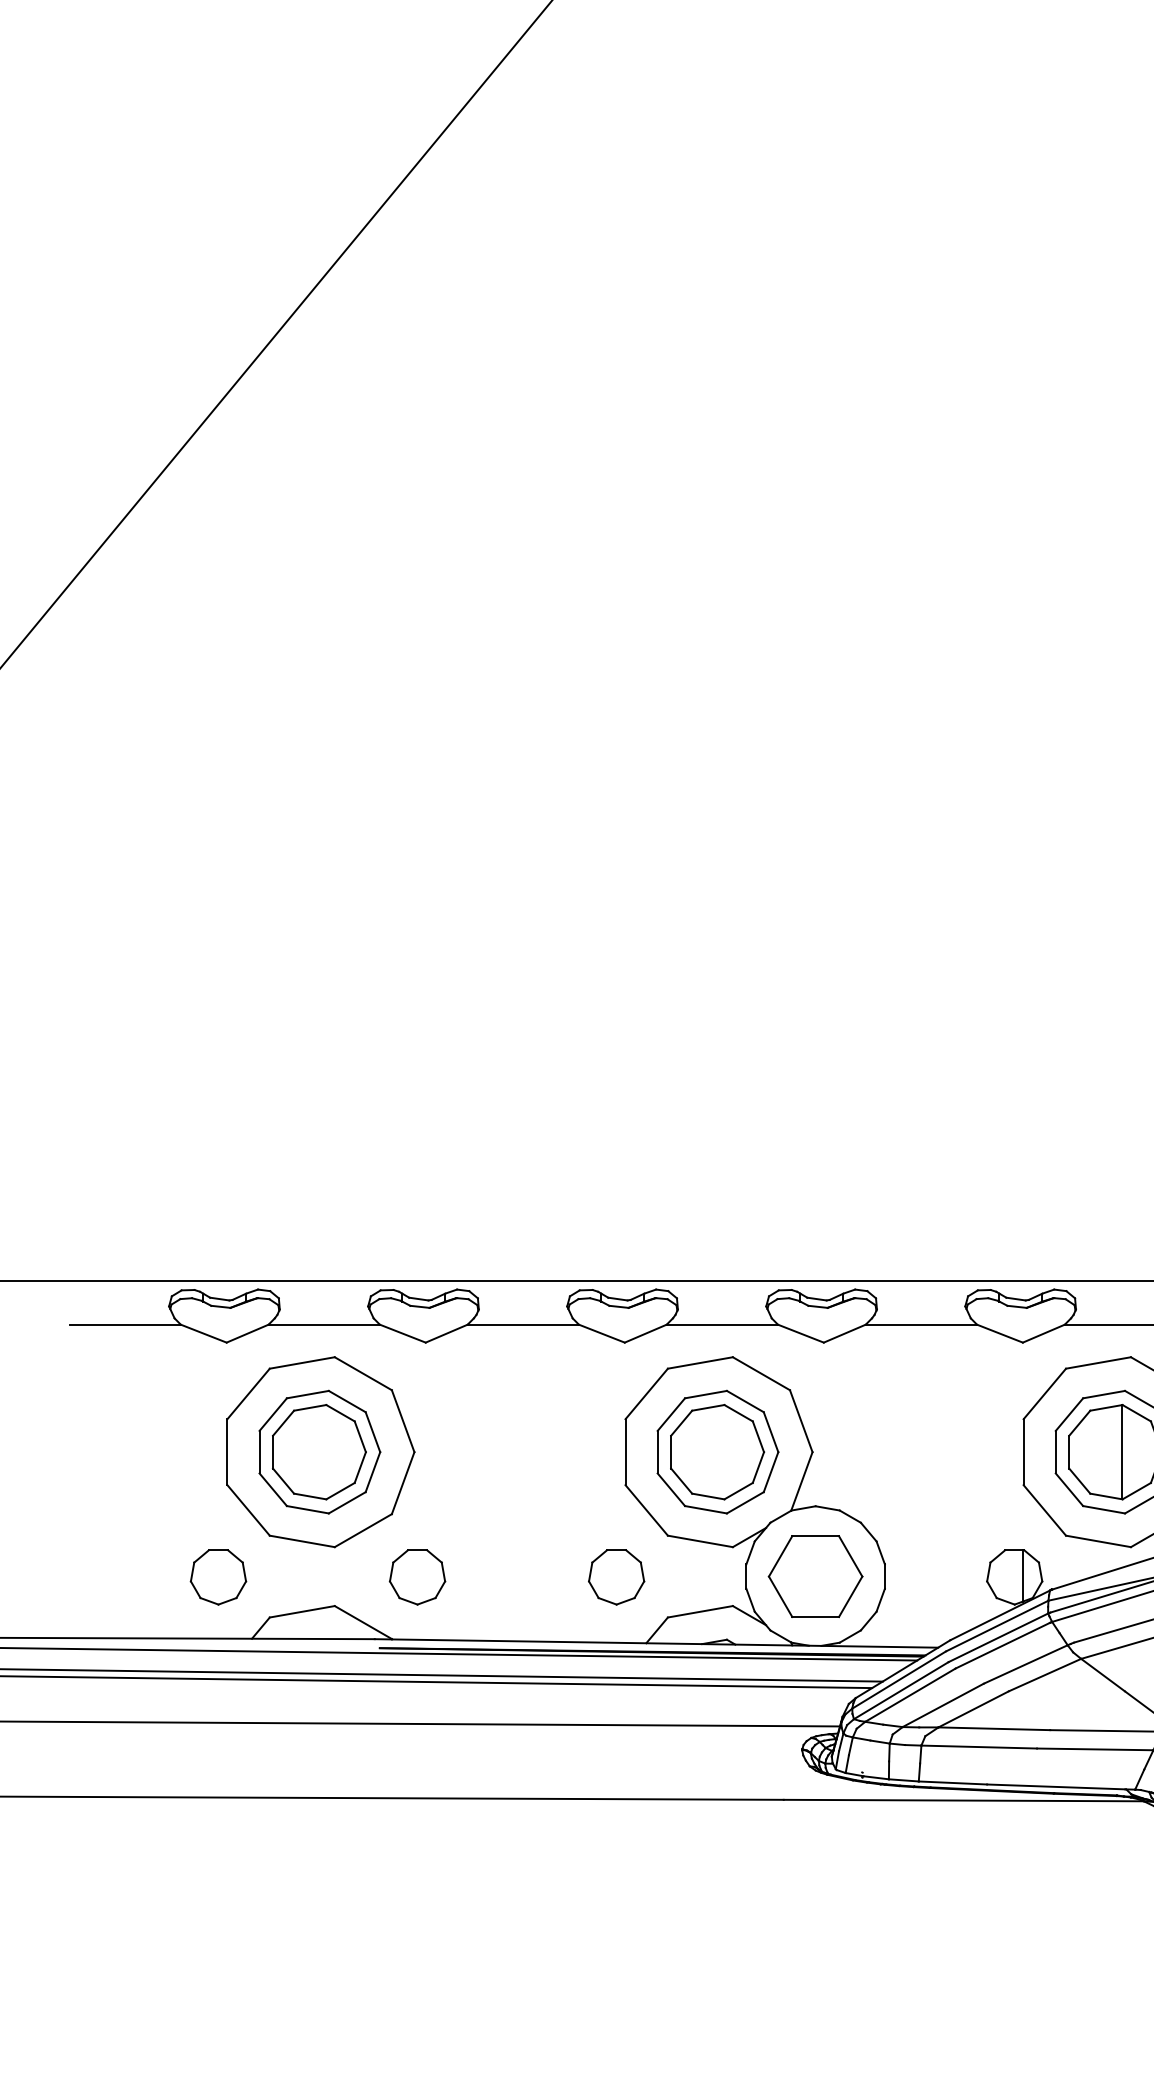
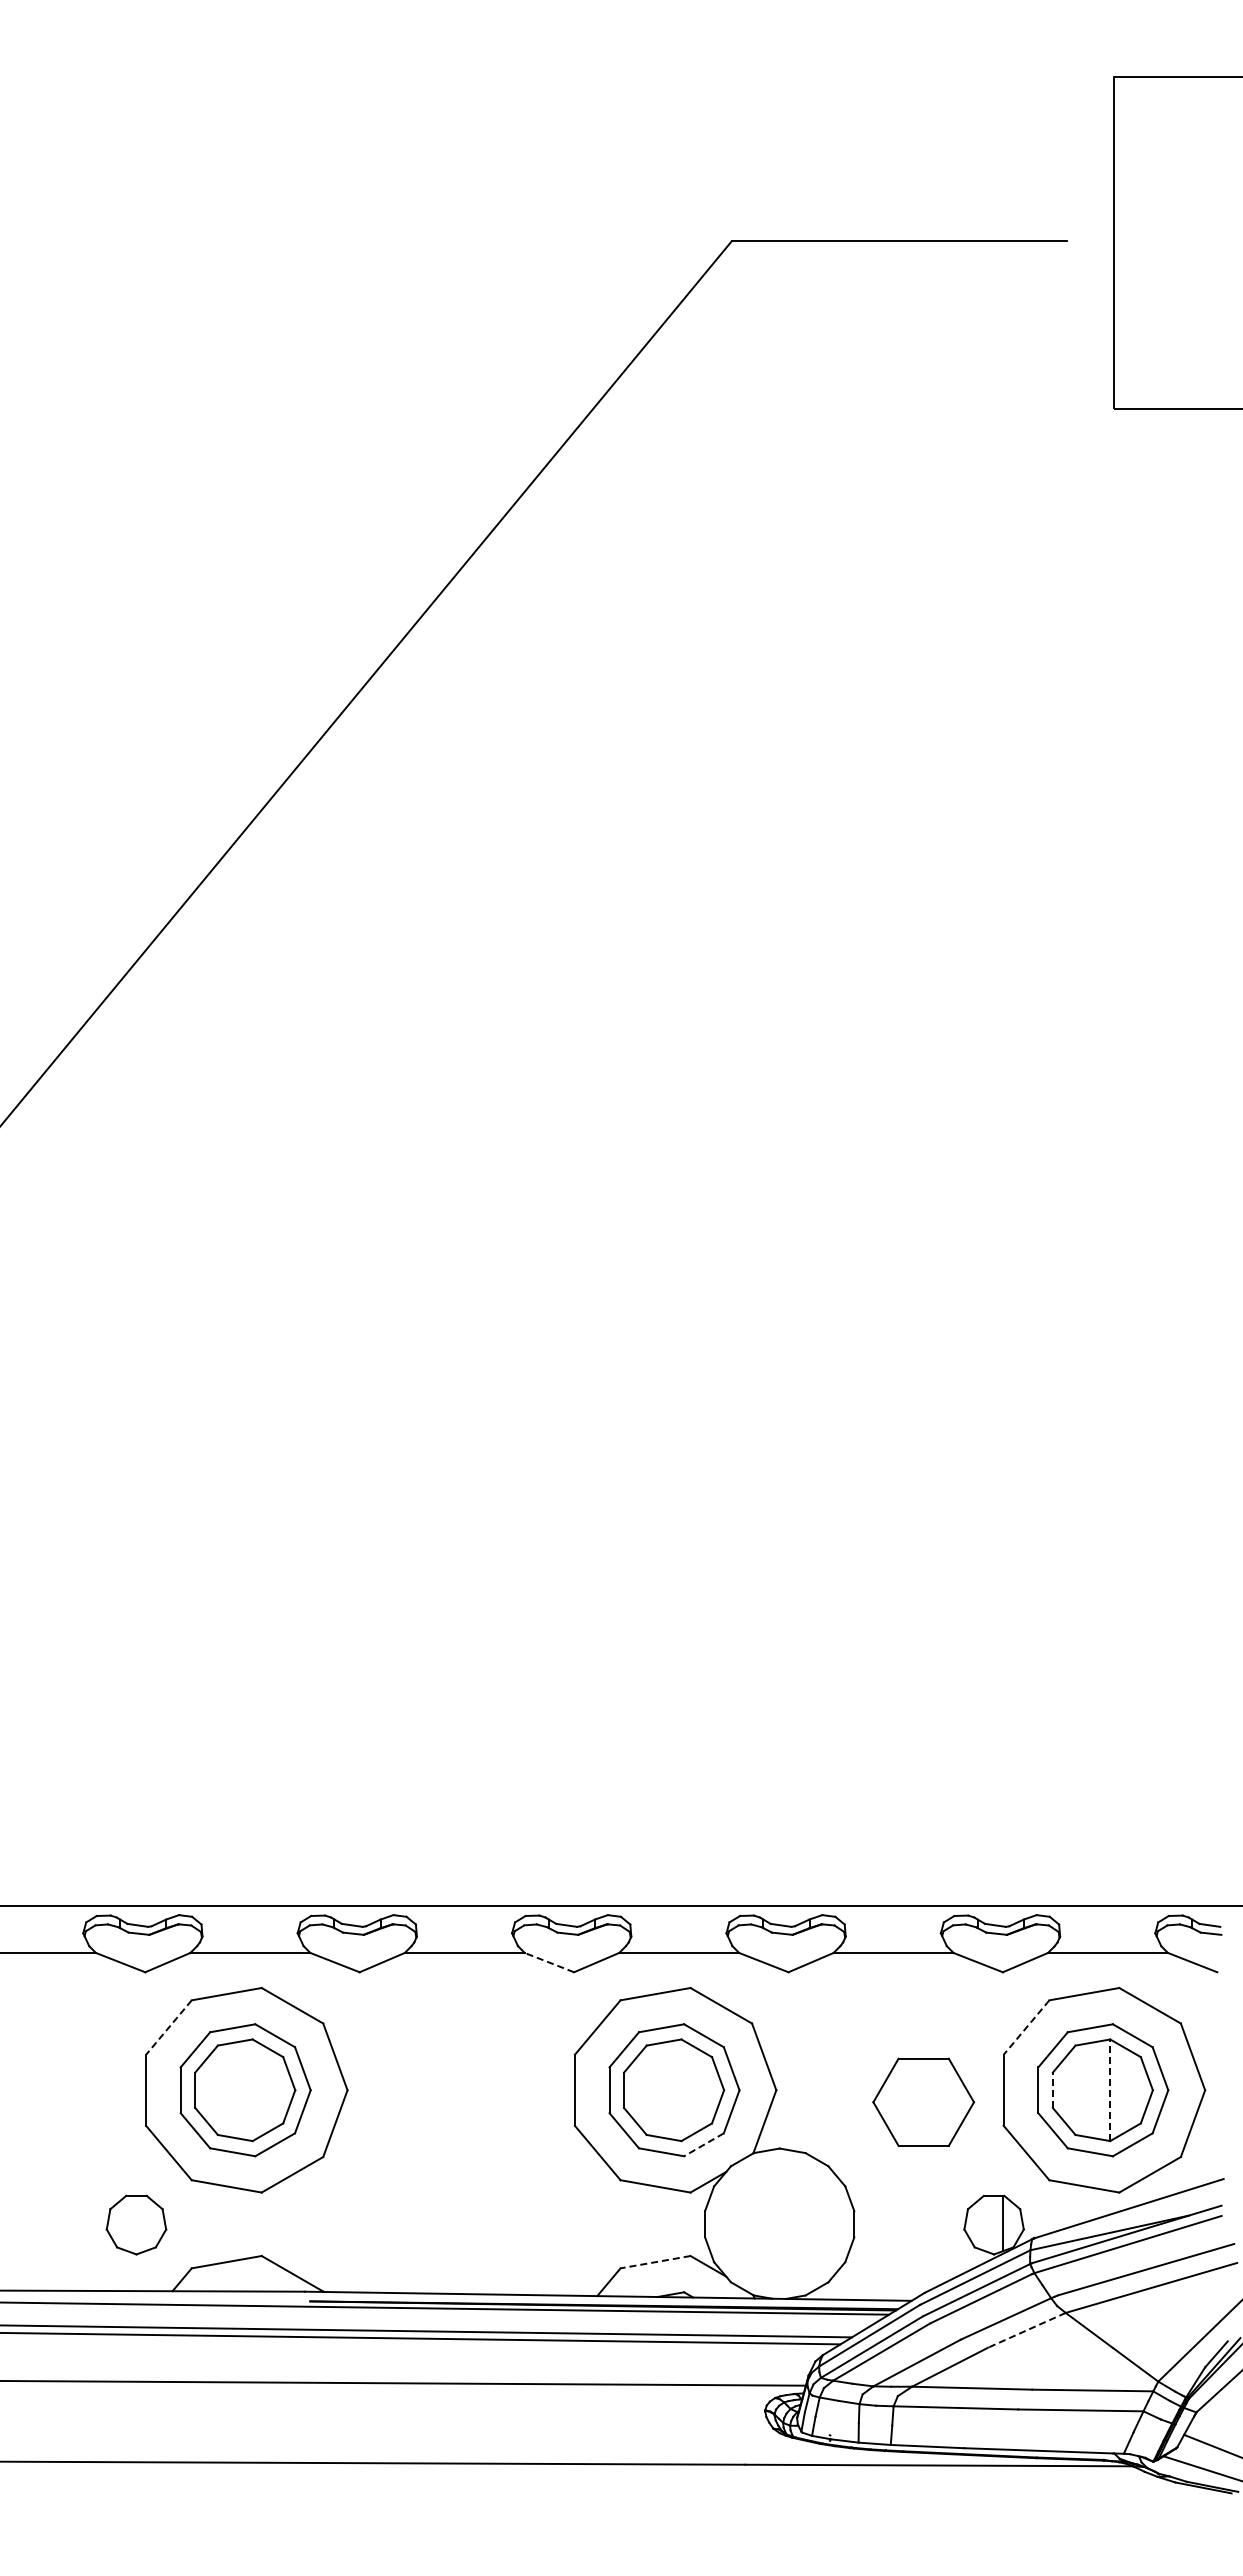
line: (601, 1333) -> (549, 1962), solid -> dashed
line: (248, 1393) -> (168, 2027), solid -> dashed
line: (1044, 1393) -> (1026, 2027), solid -> dashed
line: (1068, 1452) -> (1052, 2090), solid -> dashed
line: (1121, 1452) -> (1109, 2090), solid -> dashed
line: (744, 1502) -> (703, 2144), solid -> dashed
part: (815, 1575) -> (923, 2101), moved
part: (417, 1576) -> (350, 2224), removed
part: (616, 1576) -> (565, 2224), removed
line: (700, 1612) -> (655, 2262), solid -> dashed
line: (1044, 1675) -> (1026, 2330), solid -> dashed

